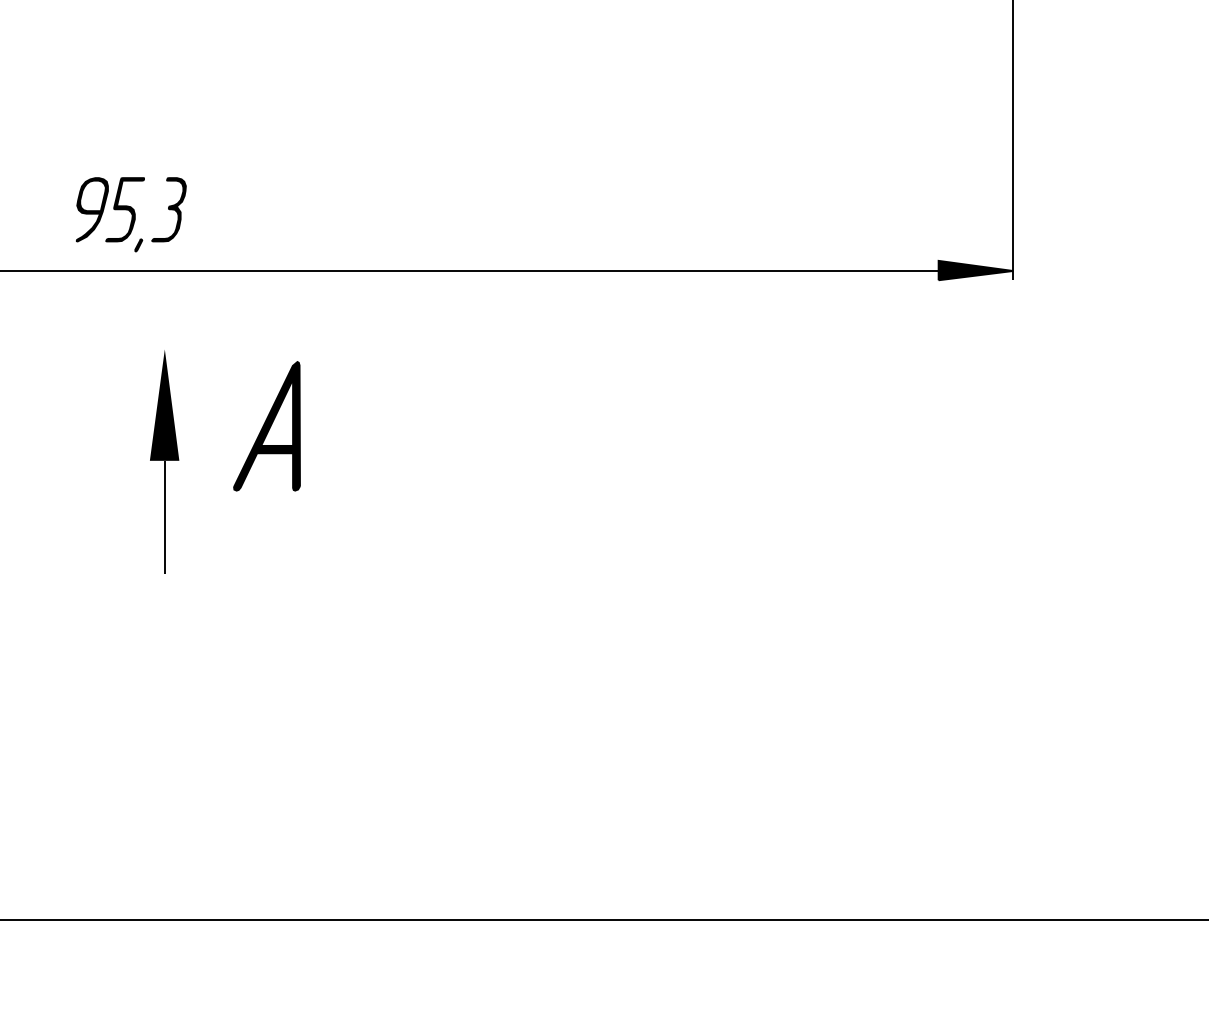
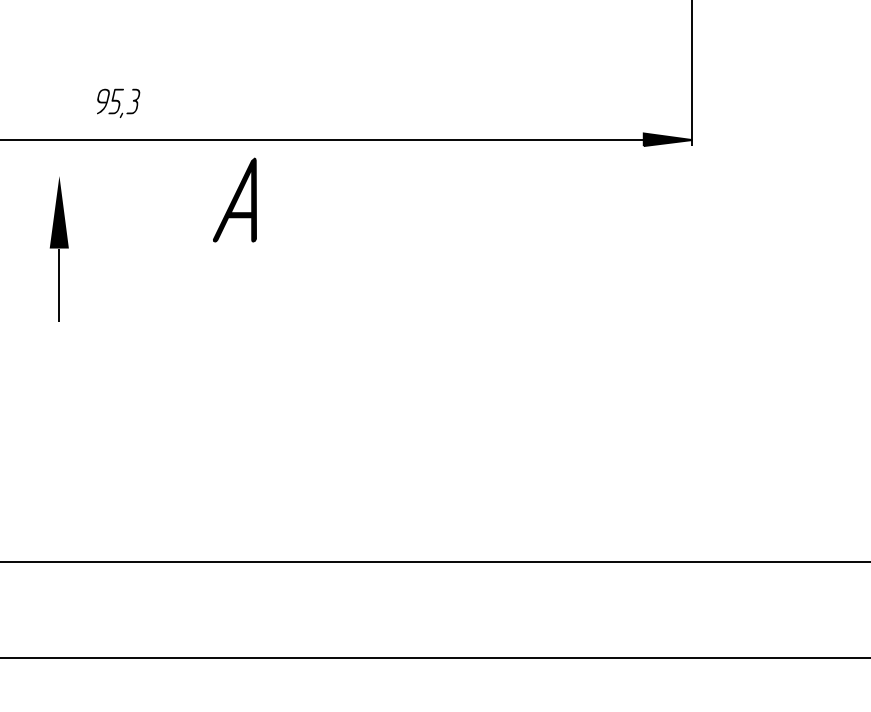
part: (131, 214) -> (118, 103), size x0.6
part: (266, 425) -> (234, 199), moved
part: (163, 462) -> (58, 249), moved

